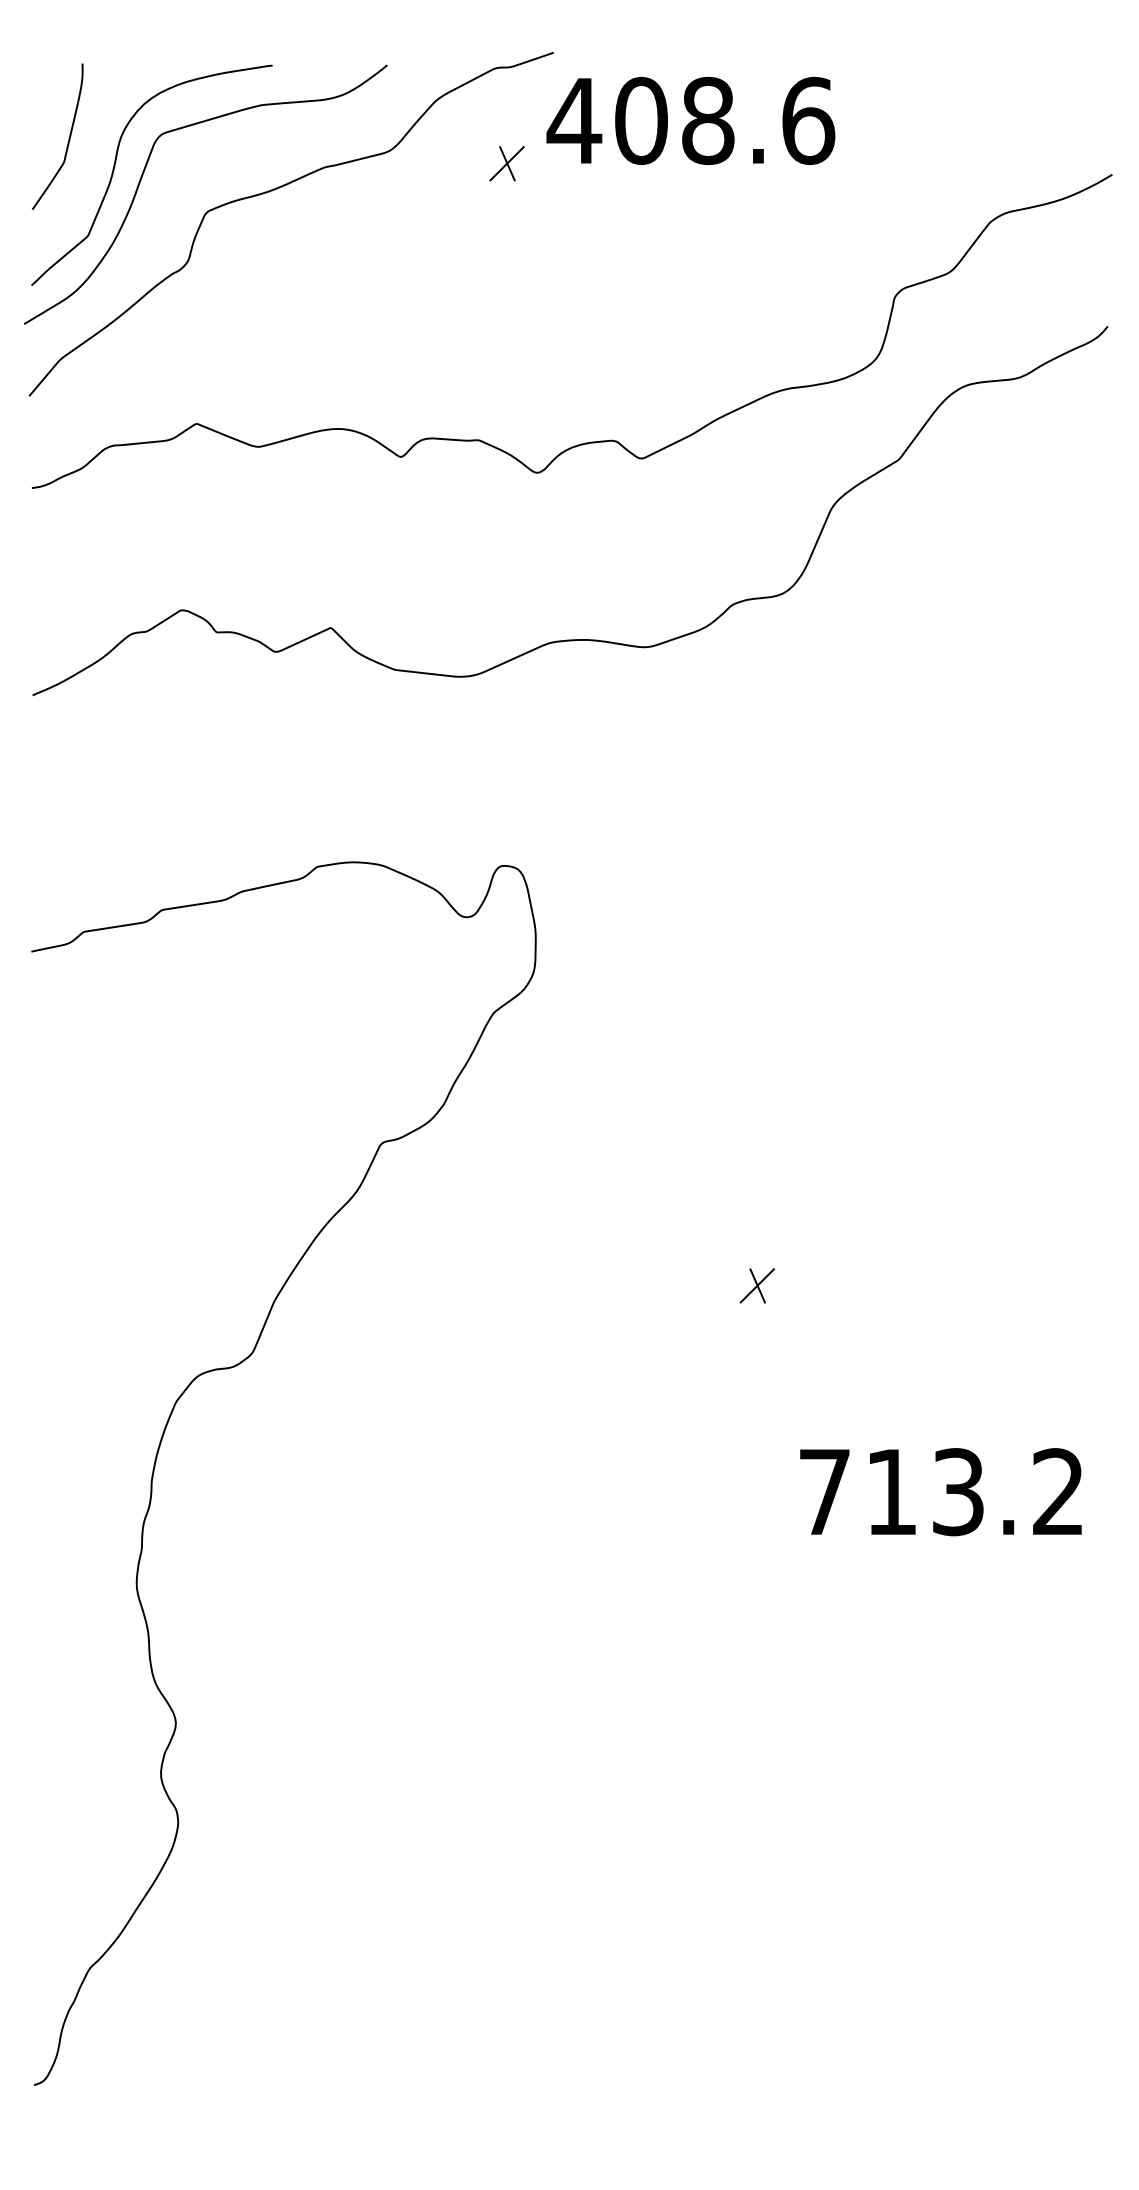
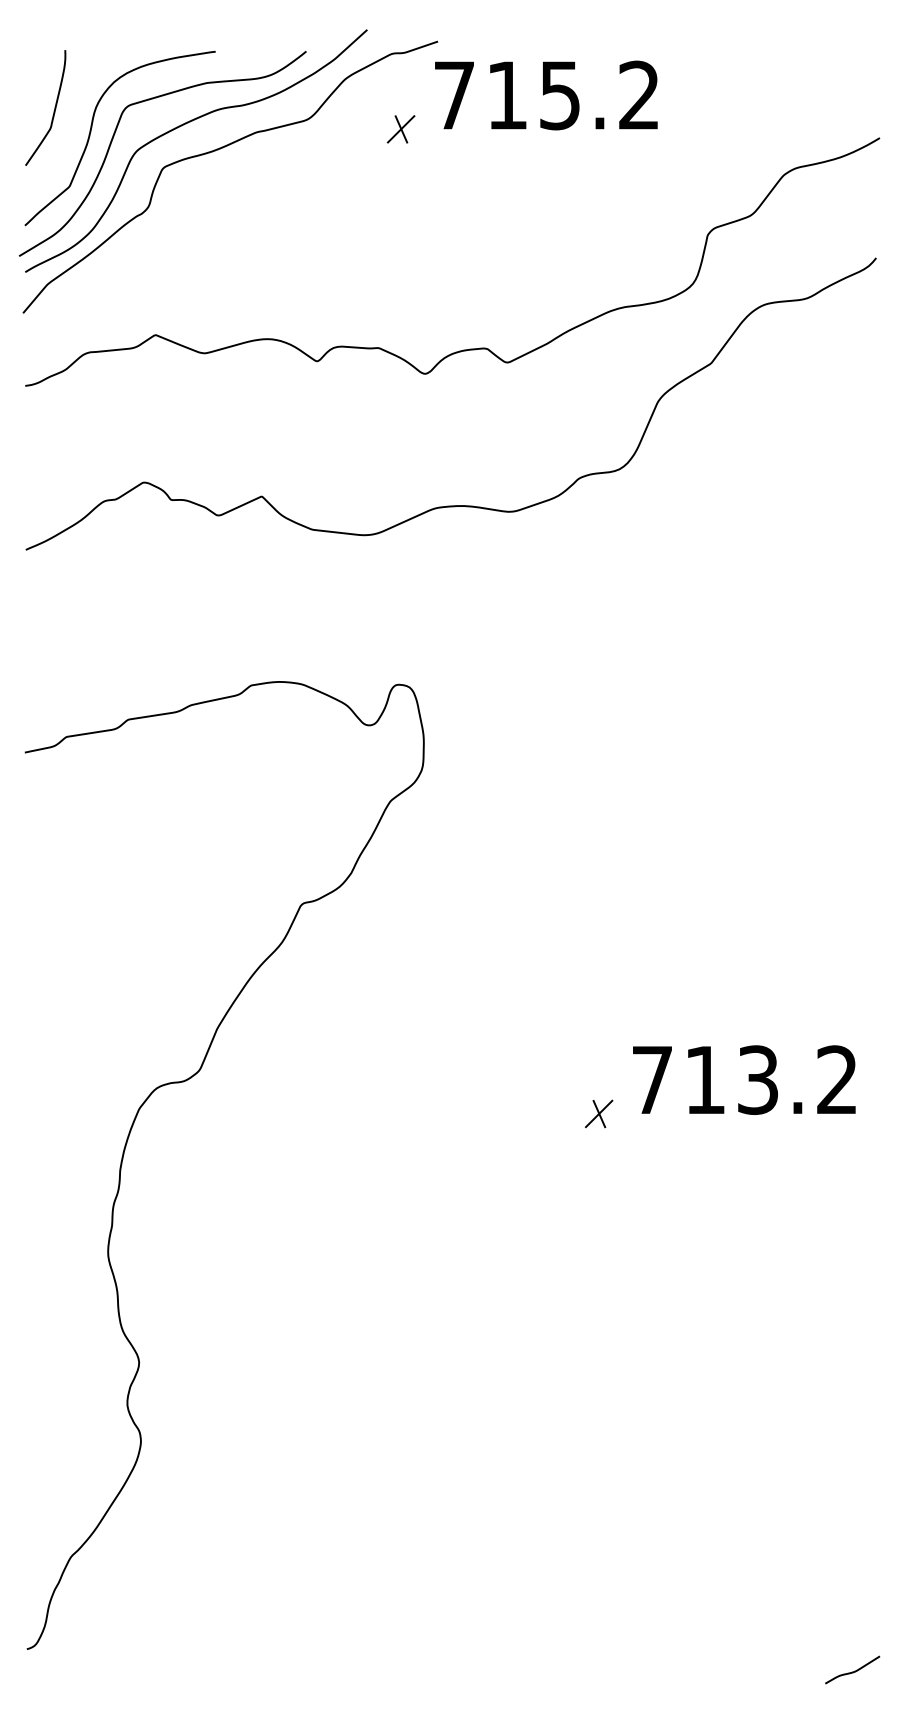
text: (690, 120) -> (546, 95), 408.6 -> 715.2
curve: (235, 157) -> (186, 124), added
part: (757, 1285) -> (599, 1113), moved
text: (941, 1491) -> (744, 1079), moved
curve: (1077, 2113) -> (852, 1671), added

